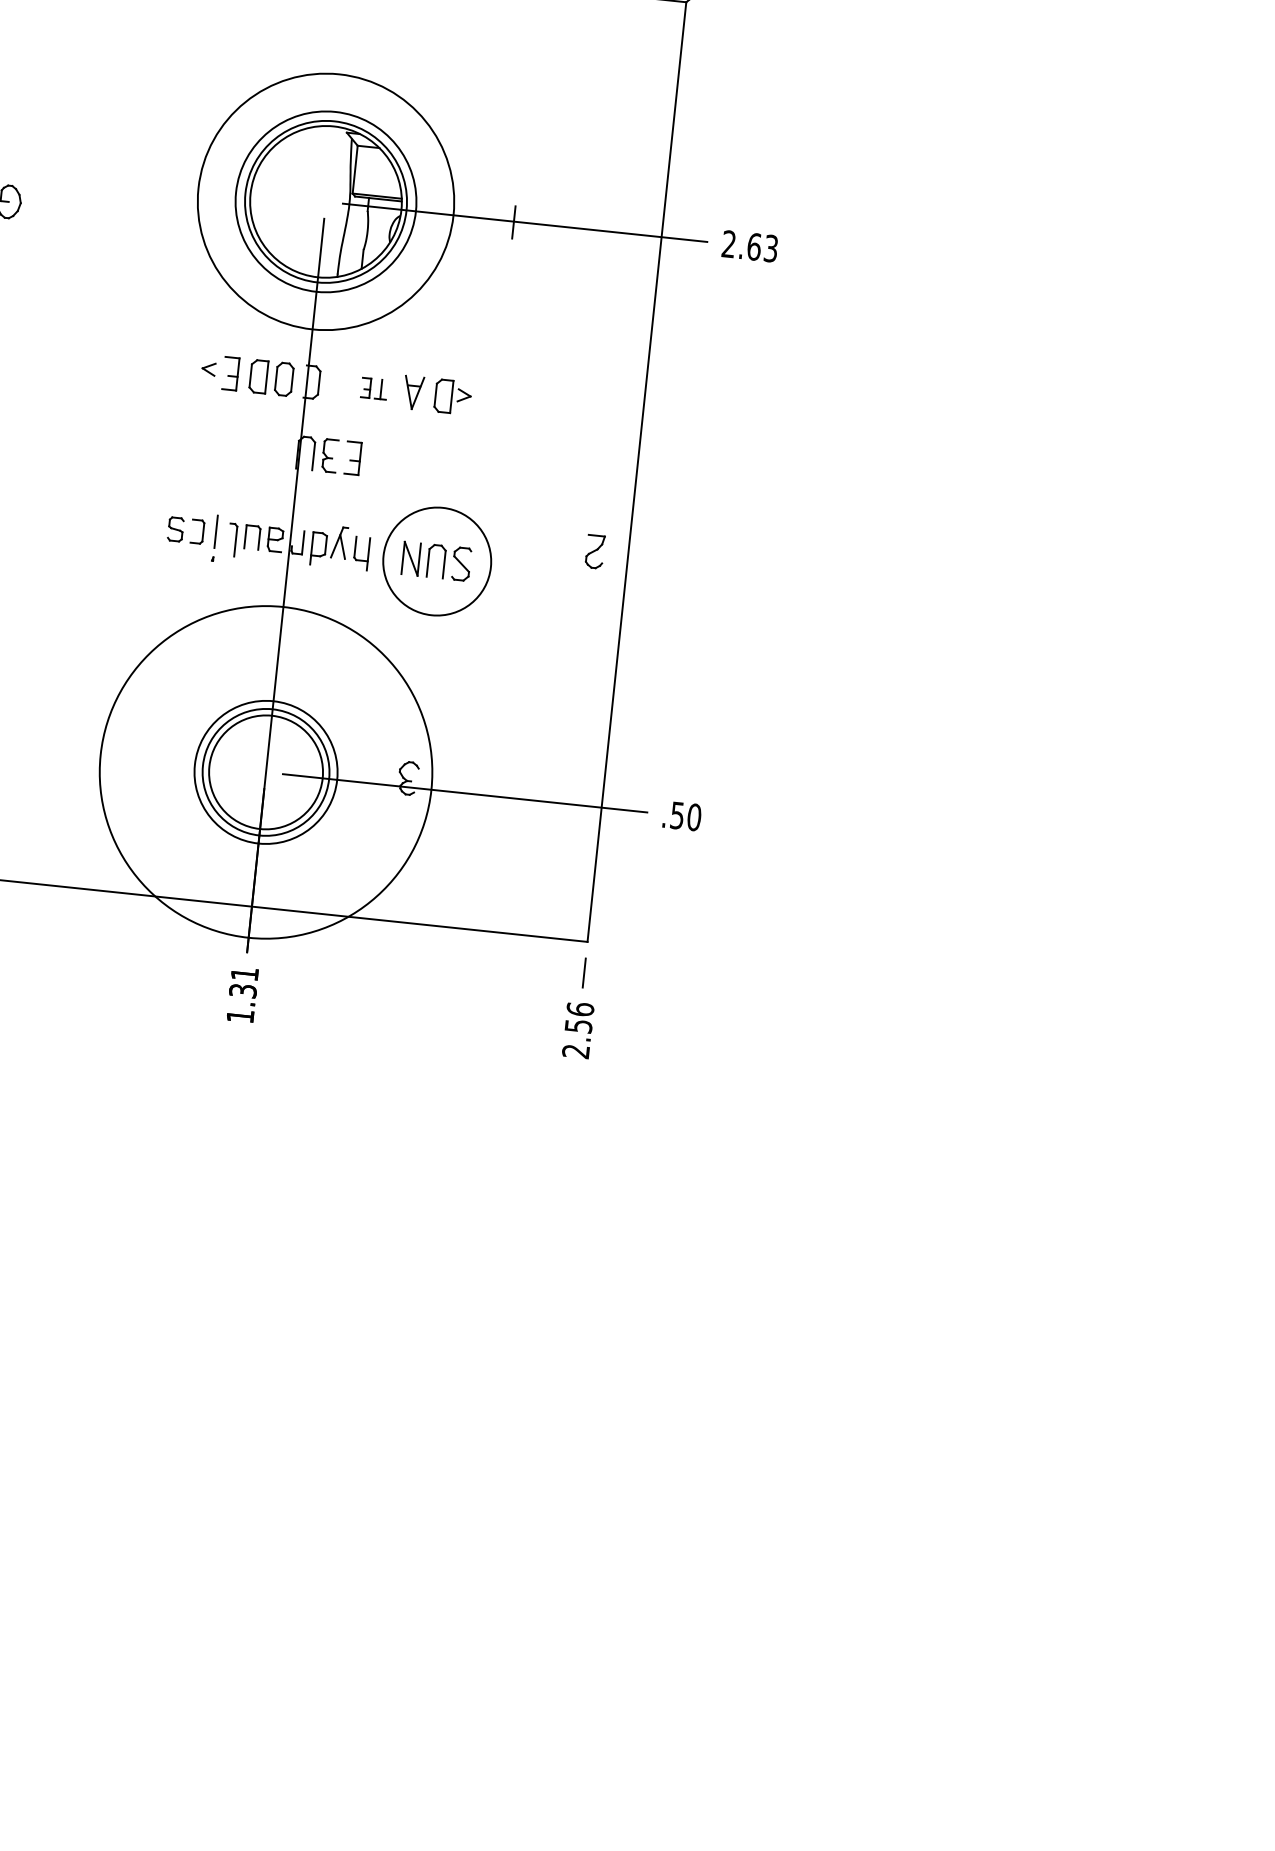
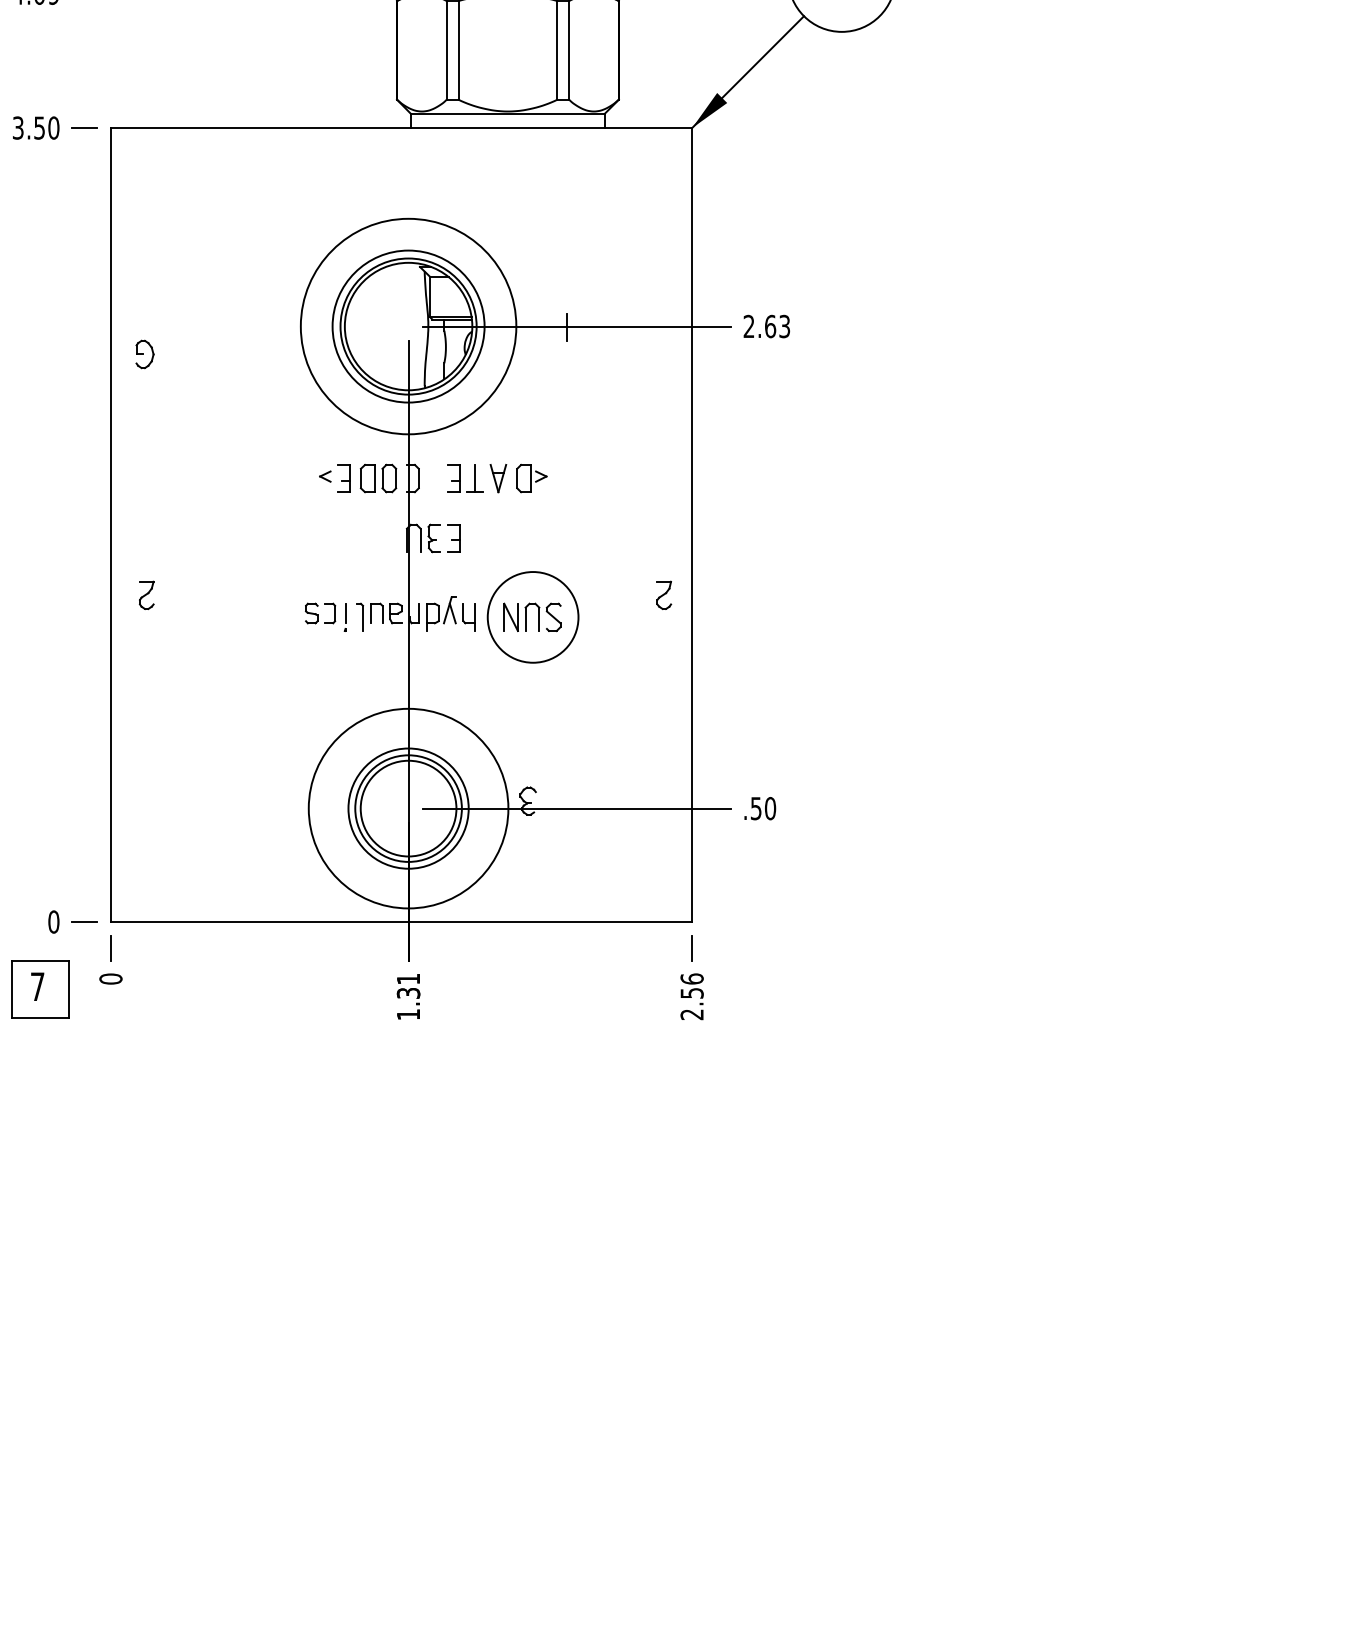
part: (374, 388) -> (465, 478), size x1.67
part: (213, 538) -> (344, 617), size x0.71
circle: (265, 772) -> (408, 808), size x0.71

